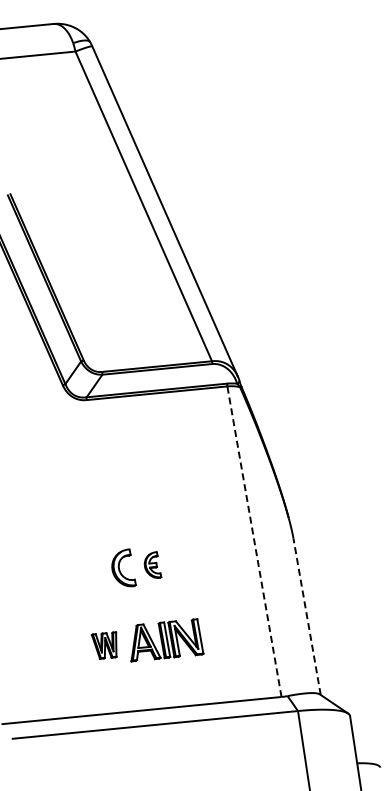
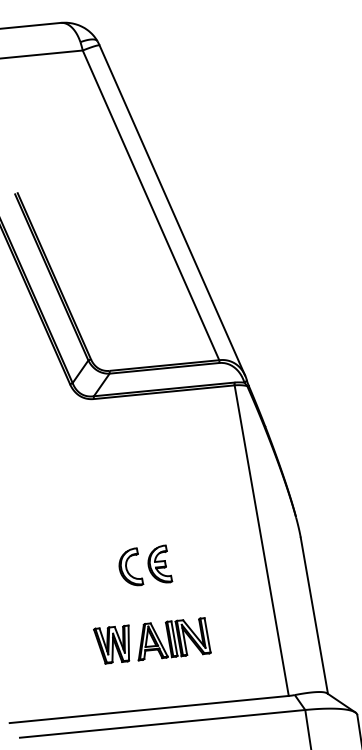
line: (254, 541) -> (261, 540), dashed -> solid
part: (152, 564) -> (159, 563), size x1.43
line: (307, 616) -> (314, 615), dashed -> solid
part: (103, 645) -> (110, 644), size x1.43

